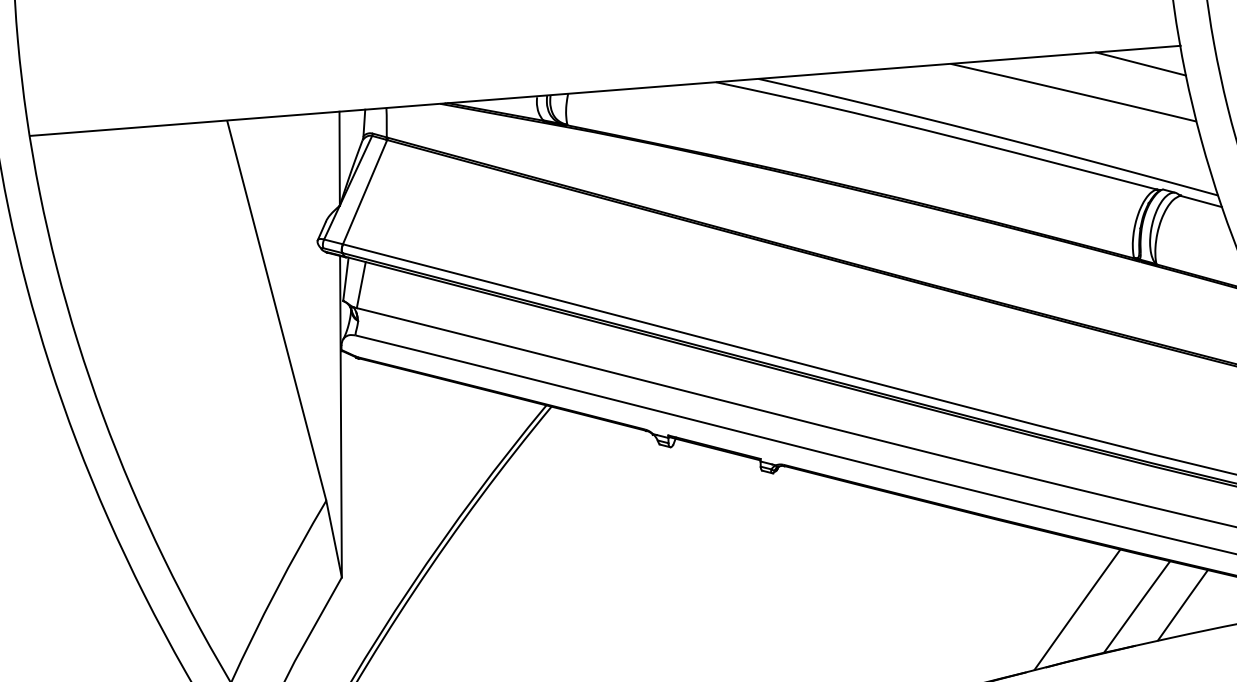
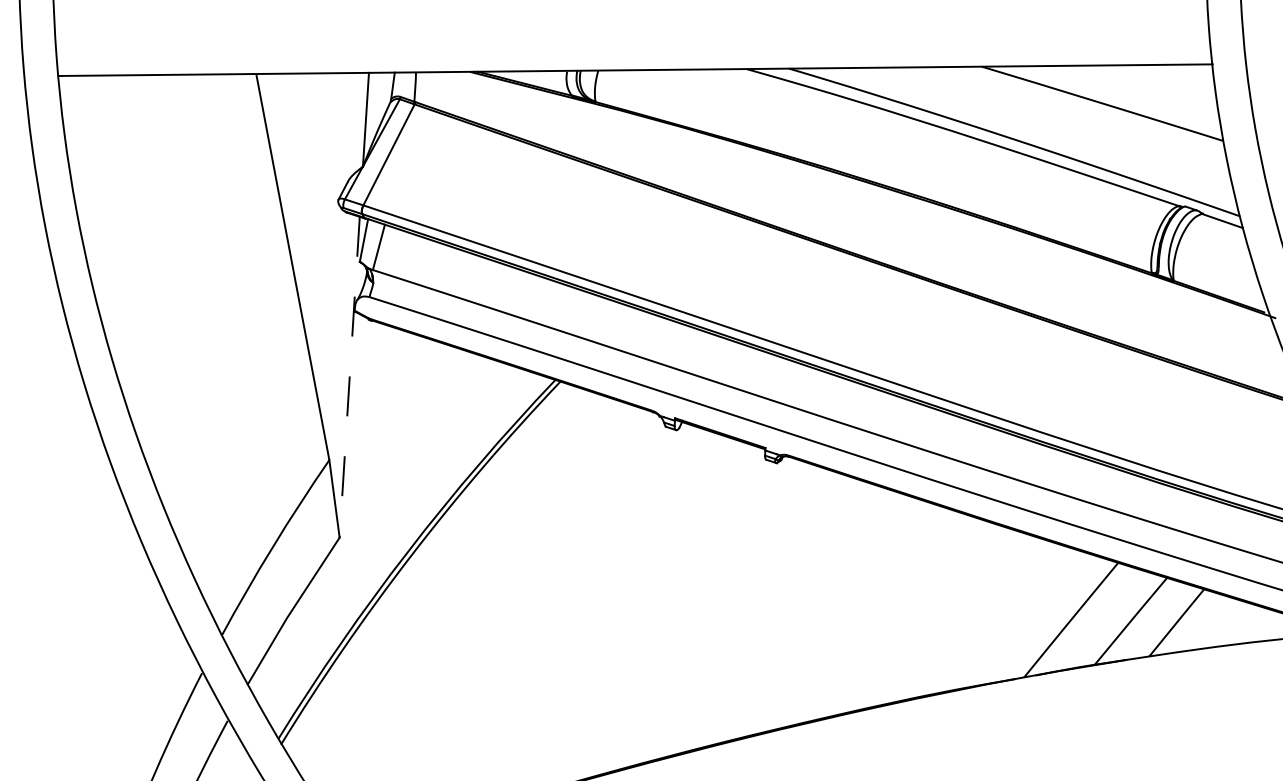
line: (1140, 63) -> (1171, 79), removed
line: (340, 416) -> (349, 377), solid -> dashed

